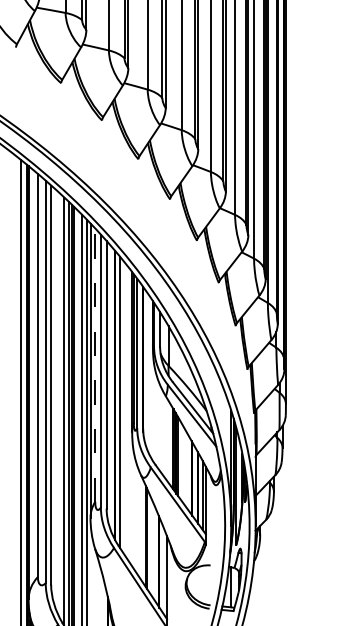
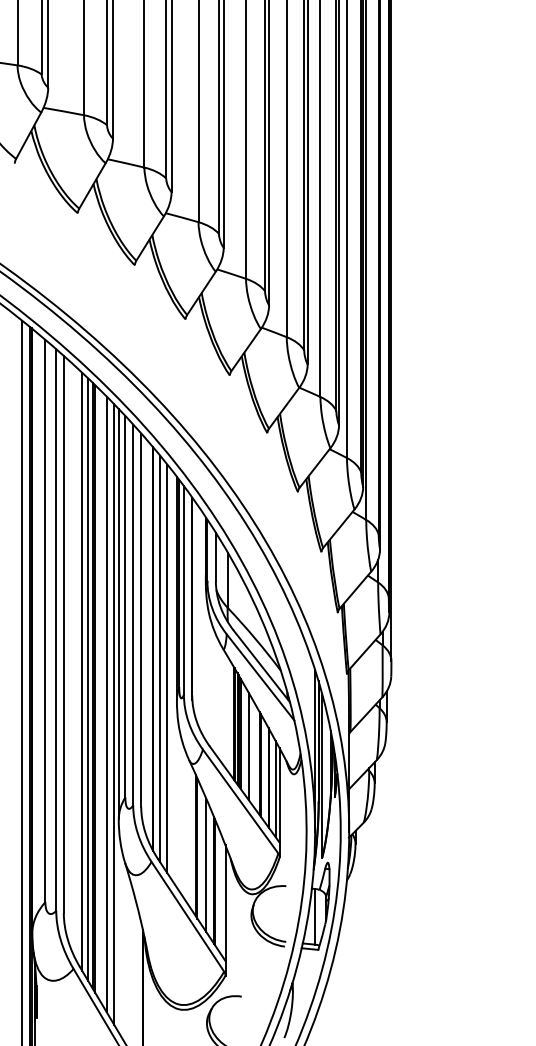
line: (95, 365) -> (125, 606), dashed -> solid
line: (125, 409) -> (167, 668), added
line: (183, 465) -> (248, 746), added
line: (153, 550) -> (206, 865), added

